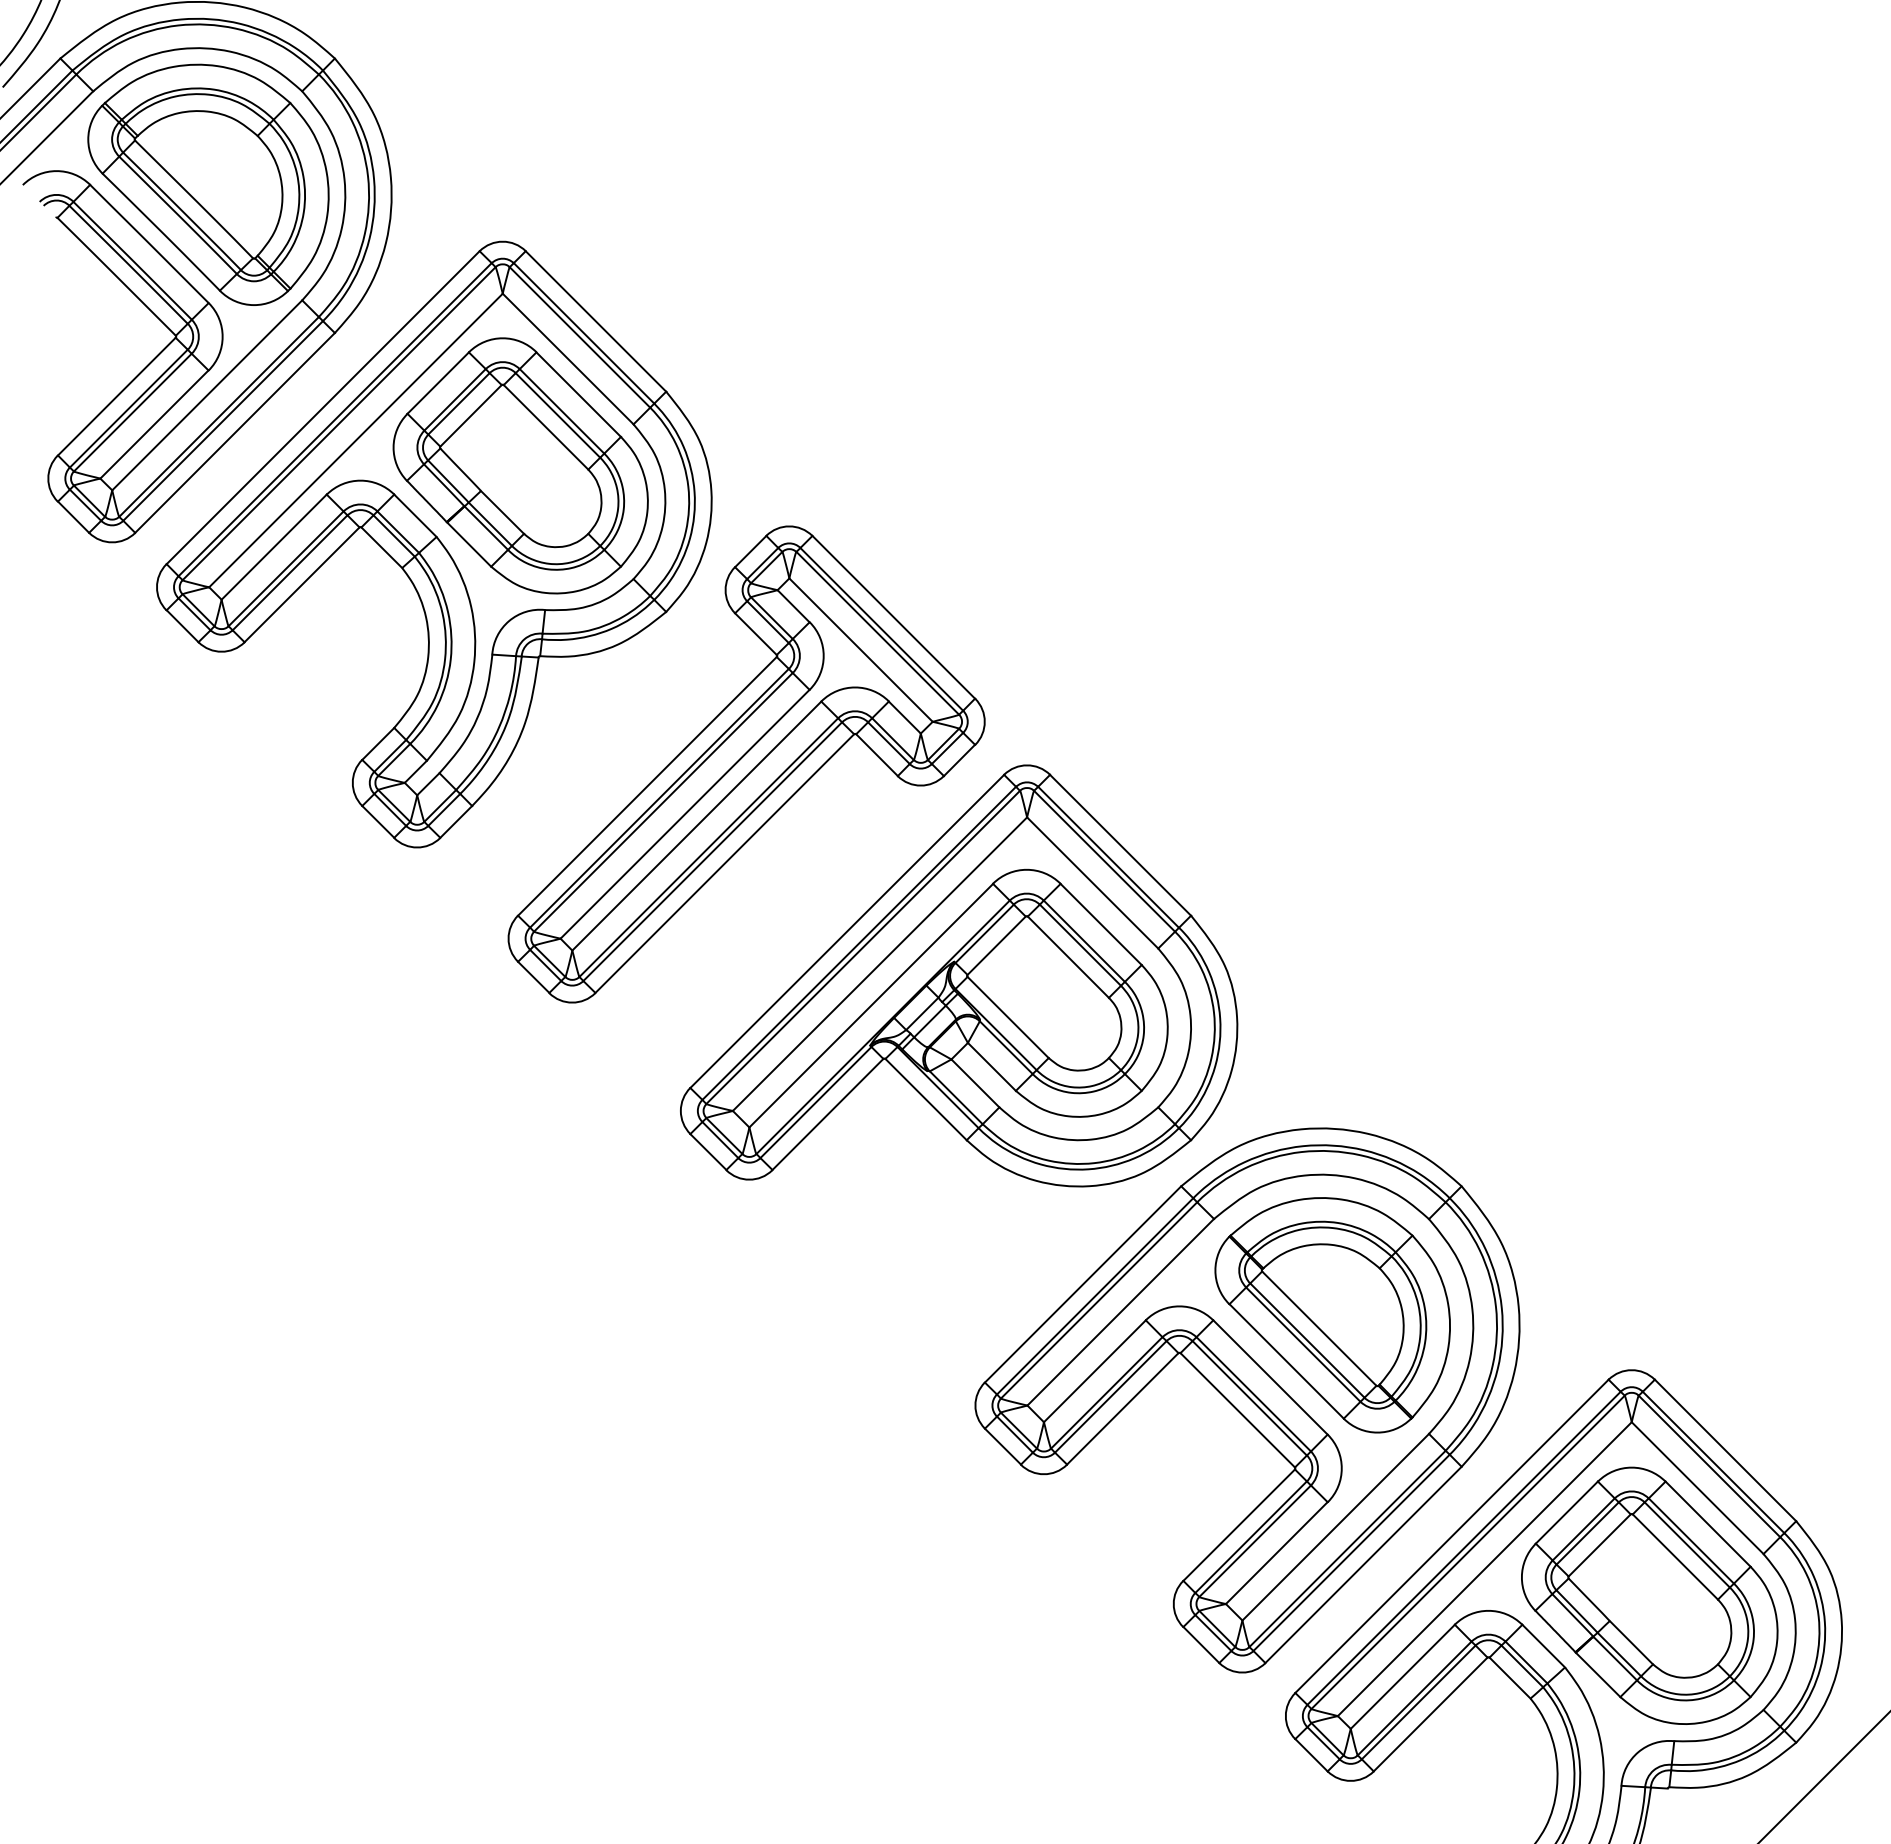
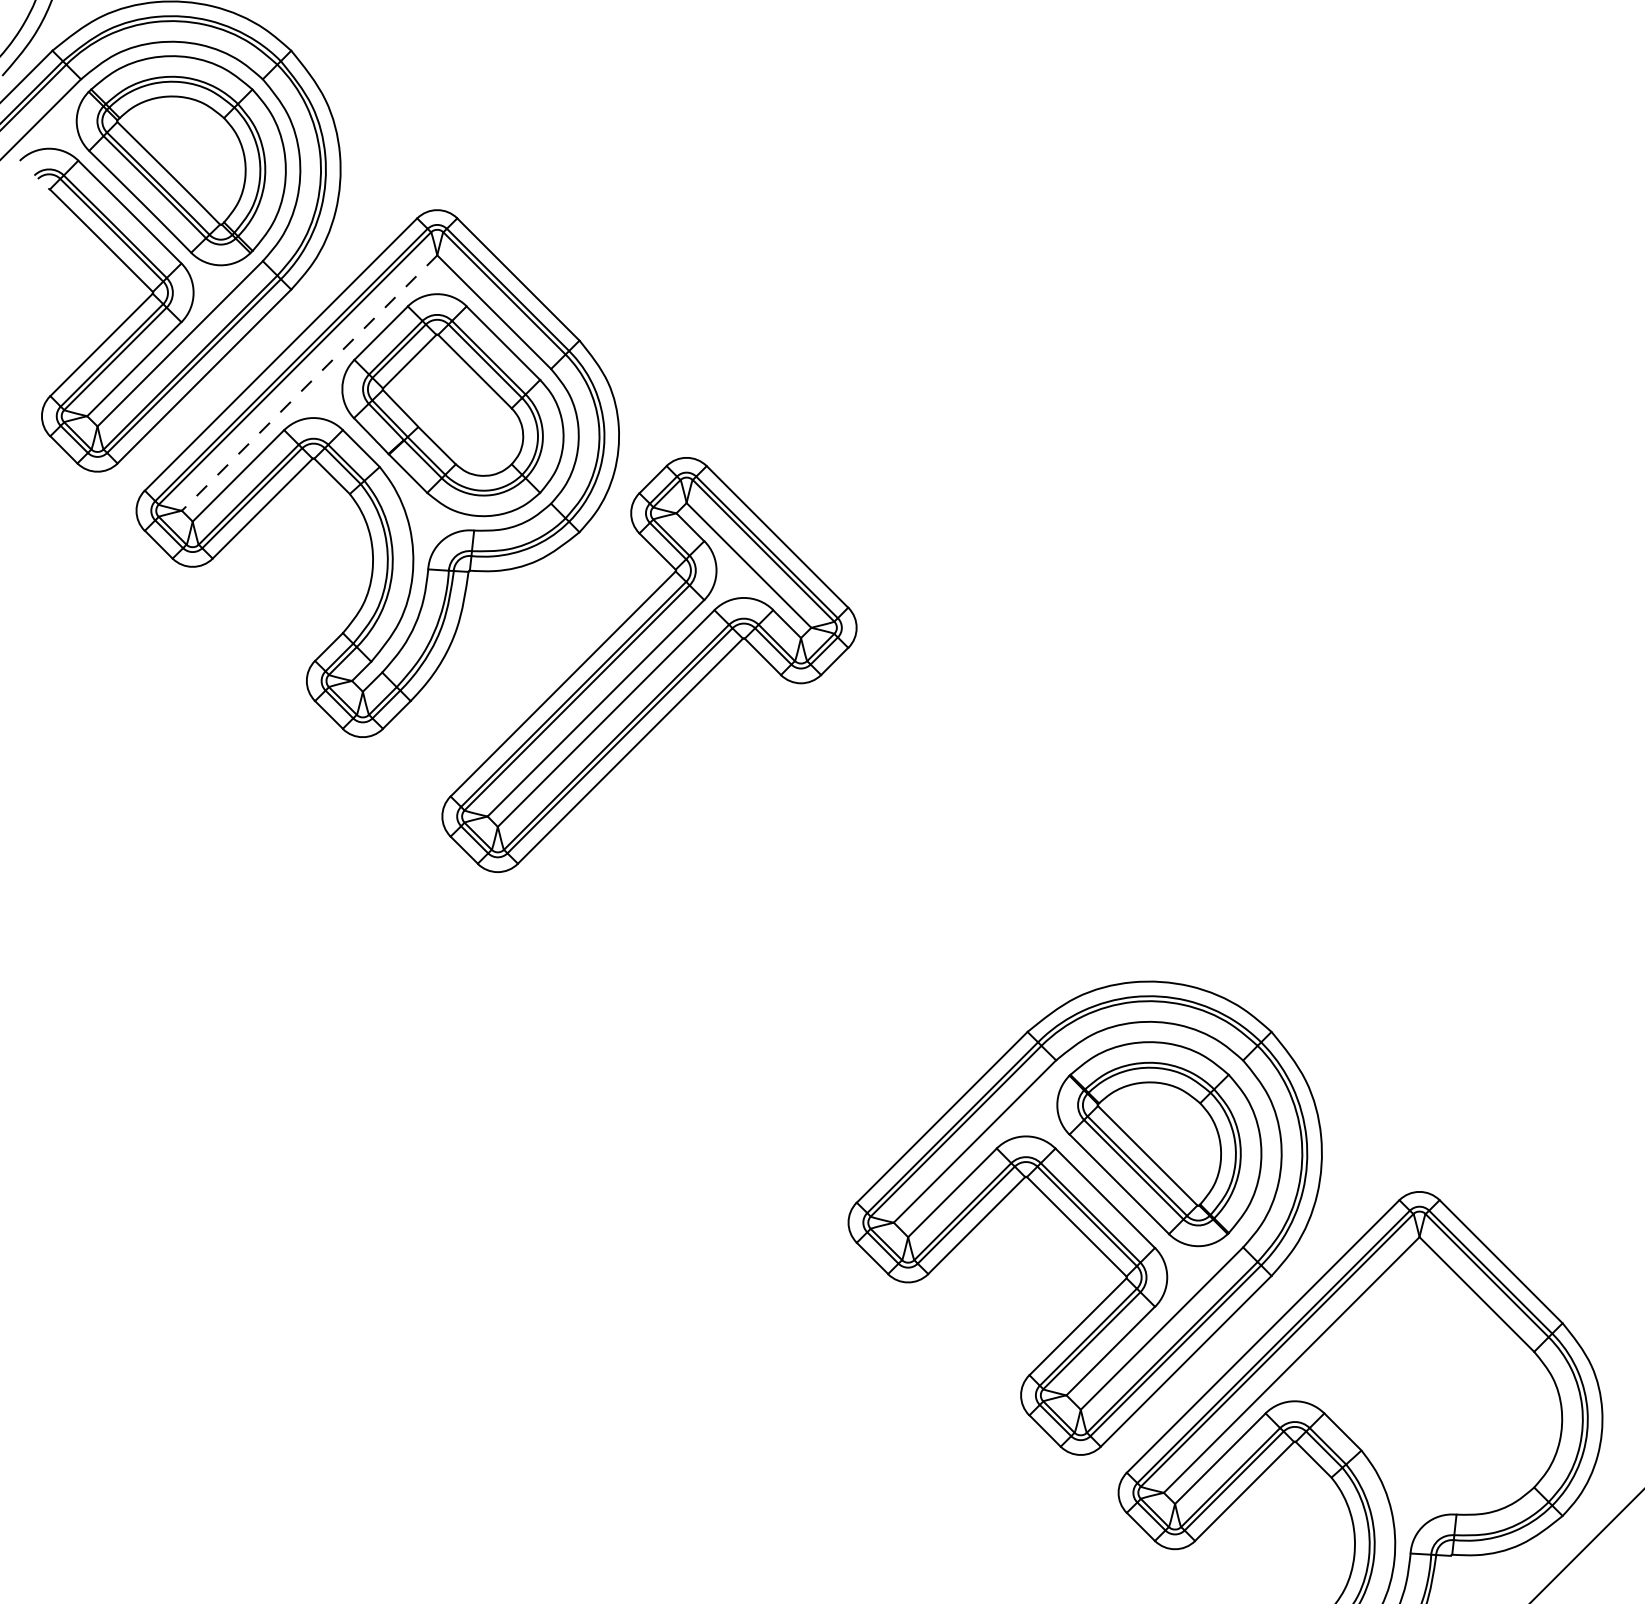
line: (355, 440) -> (309, 383), solid -> dashed
part: (959, 975) -> (834, 848), removed
part: (1649, 1595) -> (1434, 1387), removed

